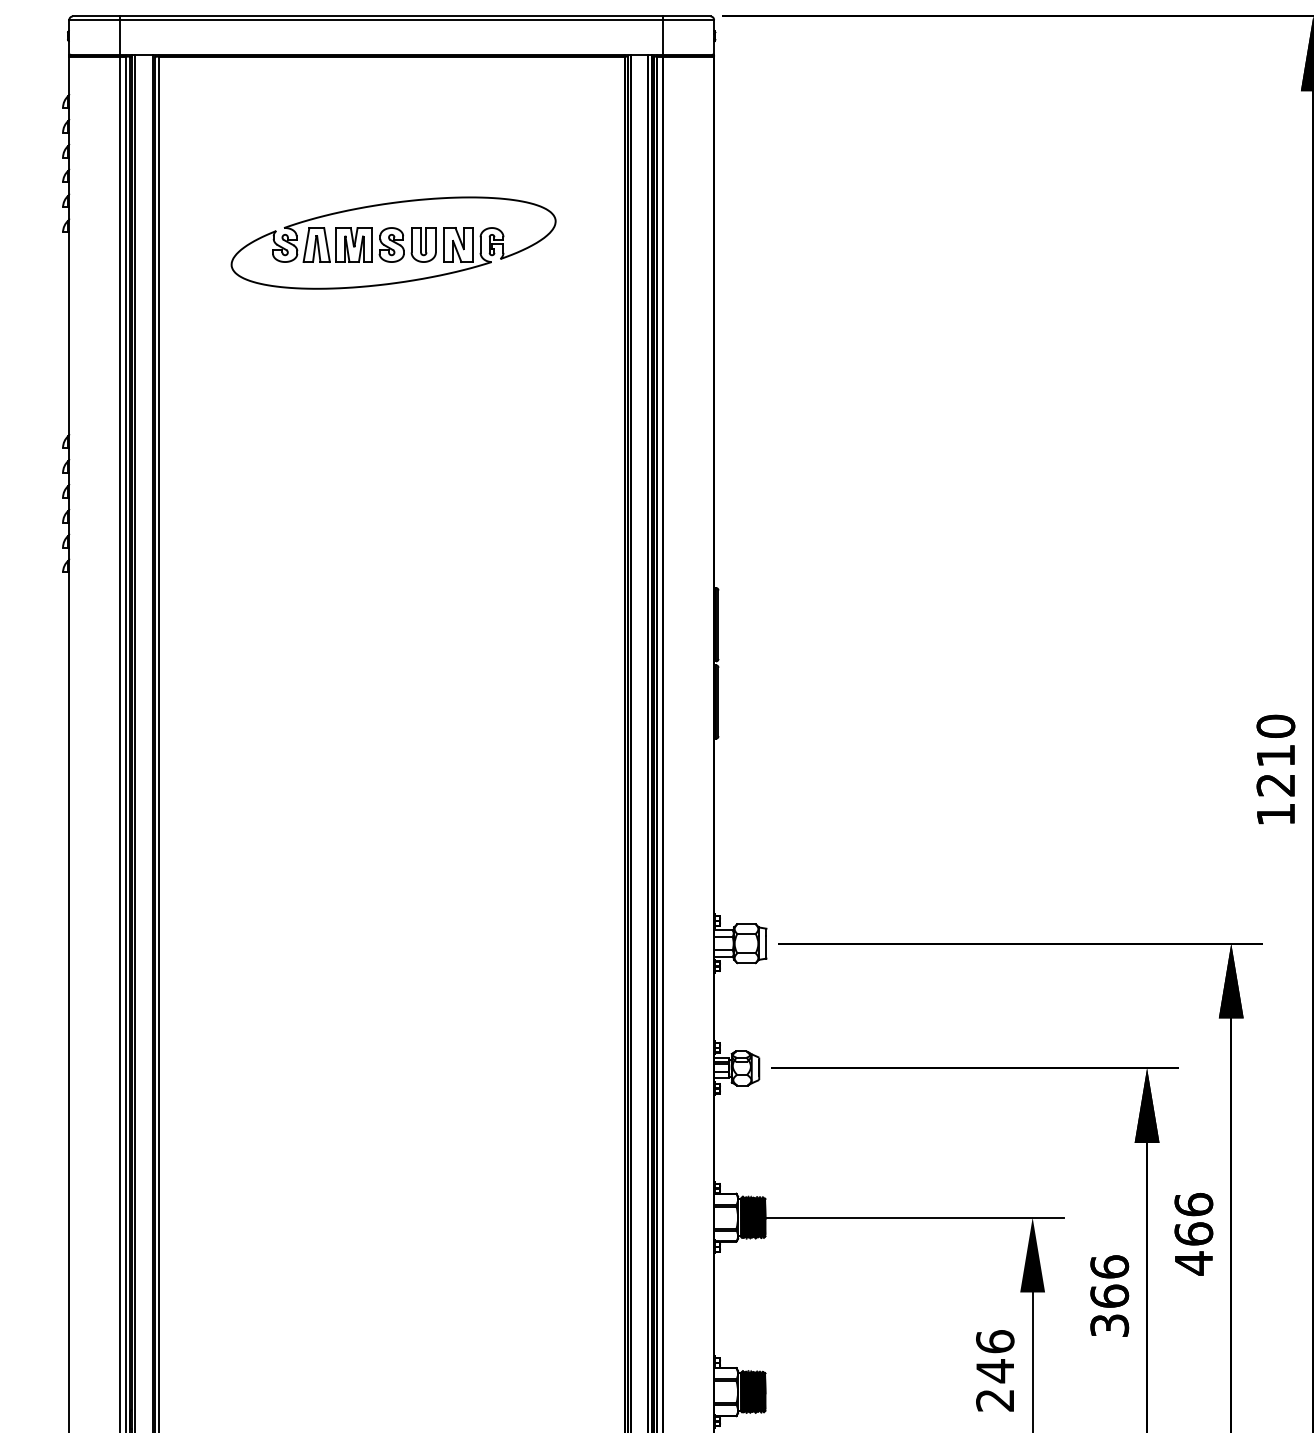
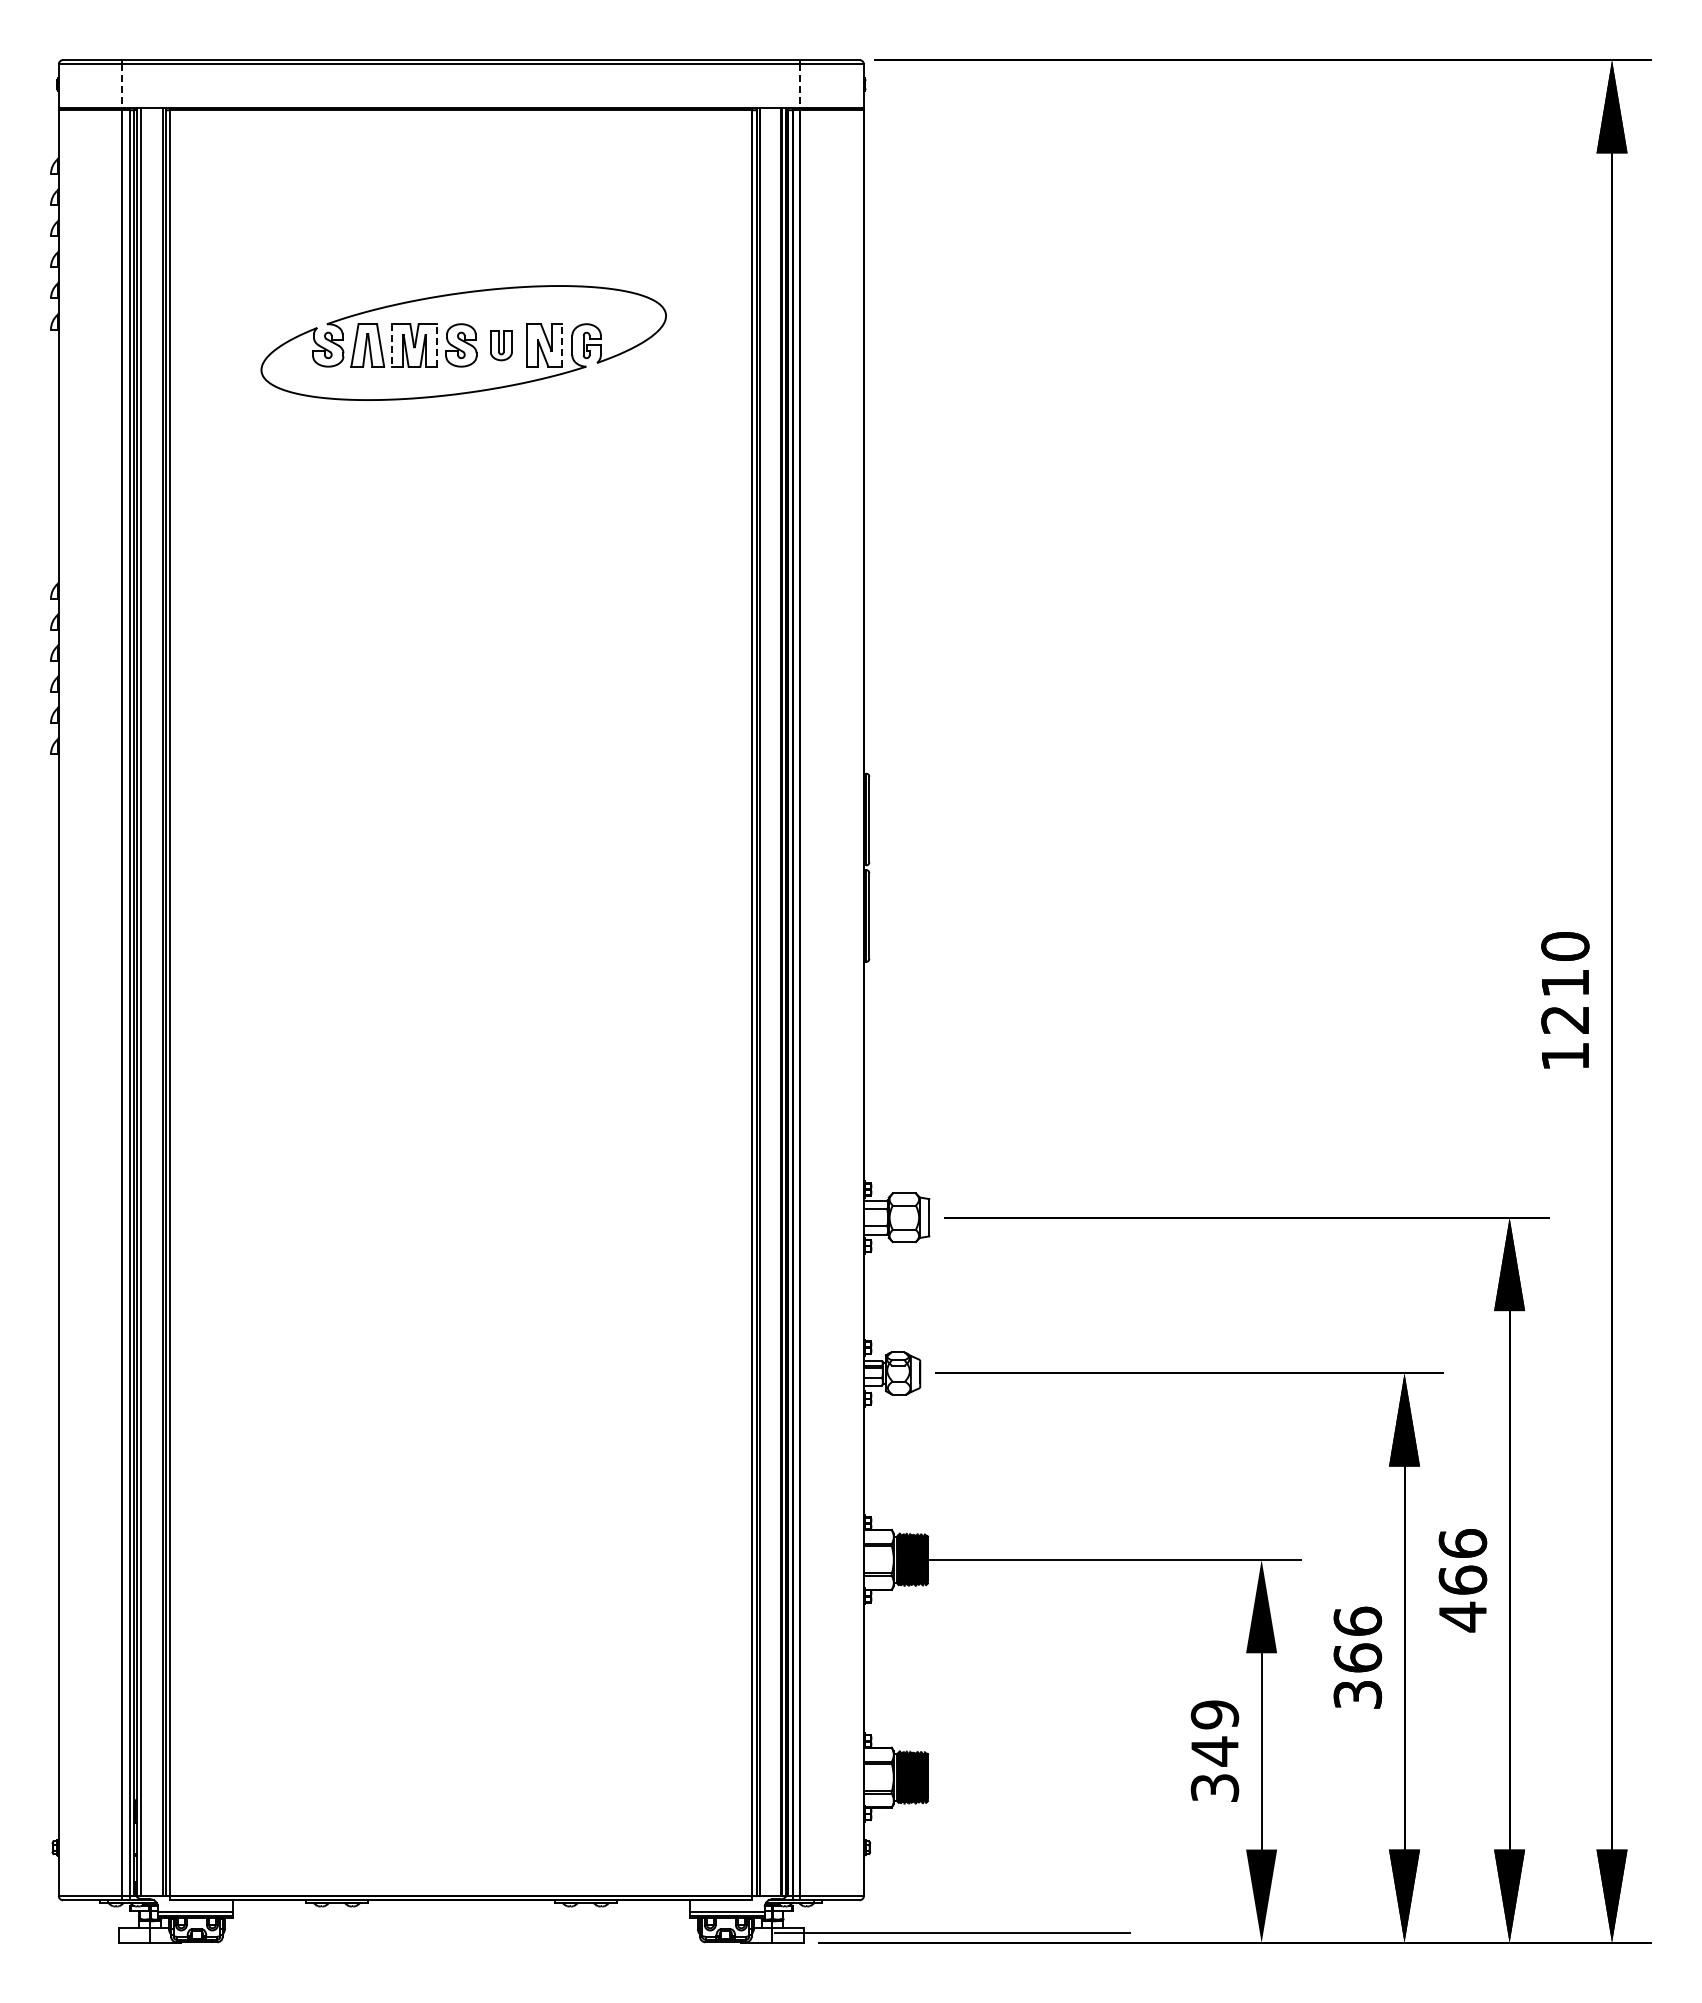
line: (120, 37) -> (122, 86), solid -> dashed
line: (663, 37) -> (800, 86), solid -> dashed
line: (372, 244) -> (437, 344), solid -> dashed
line: (472, 244) -> (562, 344), solid -> dashed
line: (335, 245) -> (391, 345), solid -> dashed
part: (423, 245) -> (501, 345), size x0.7
text: (994, 1371) -> (1214, 1751), 246 -> 349

